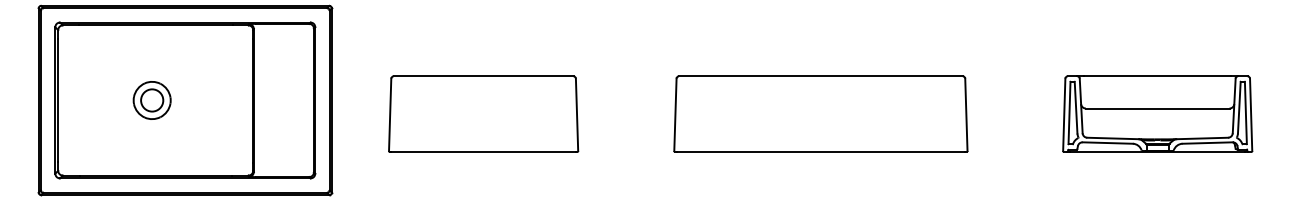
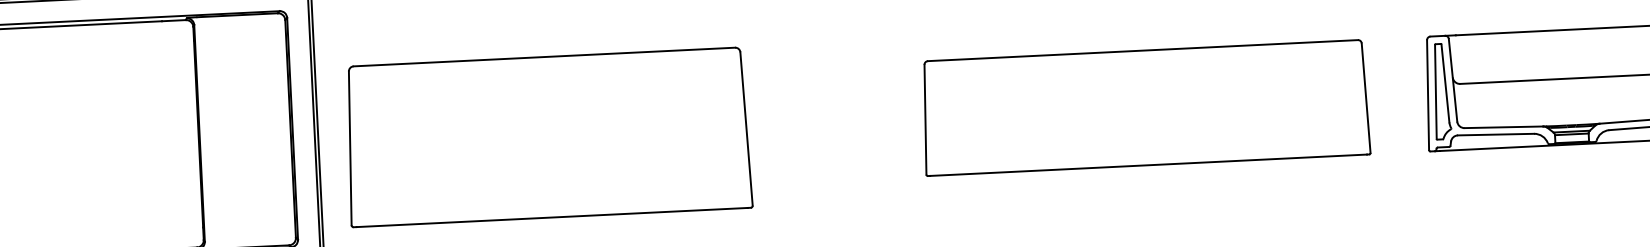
part: (151, 100) -> (44, 141), removed
part: (483, 113) -> (548, 136), size x1.4
part: (820, 113) -> (1145, 106), moved

